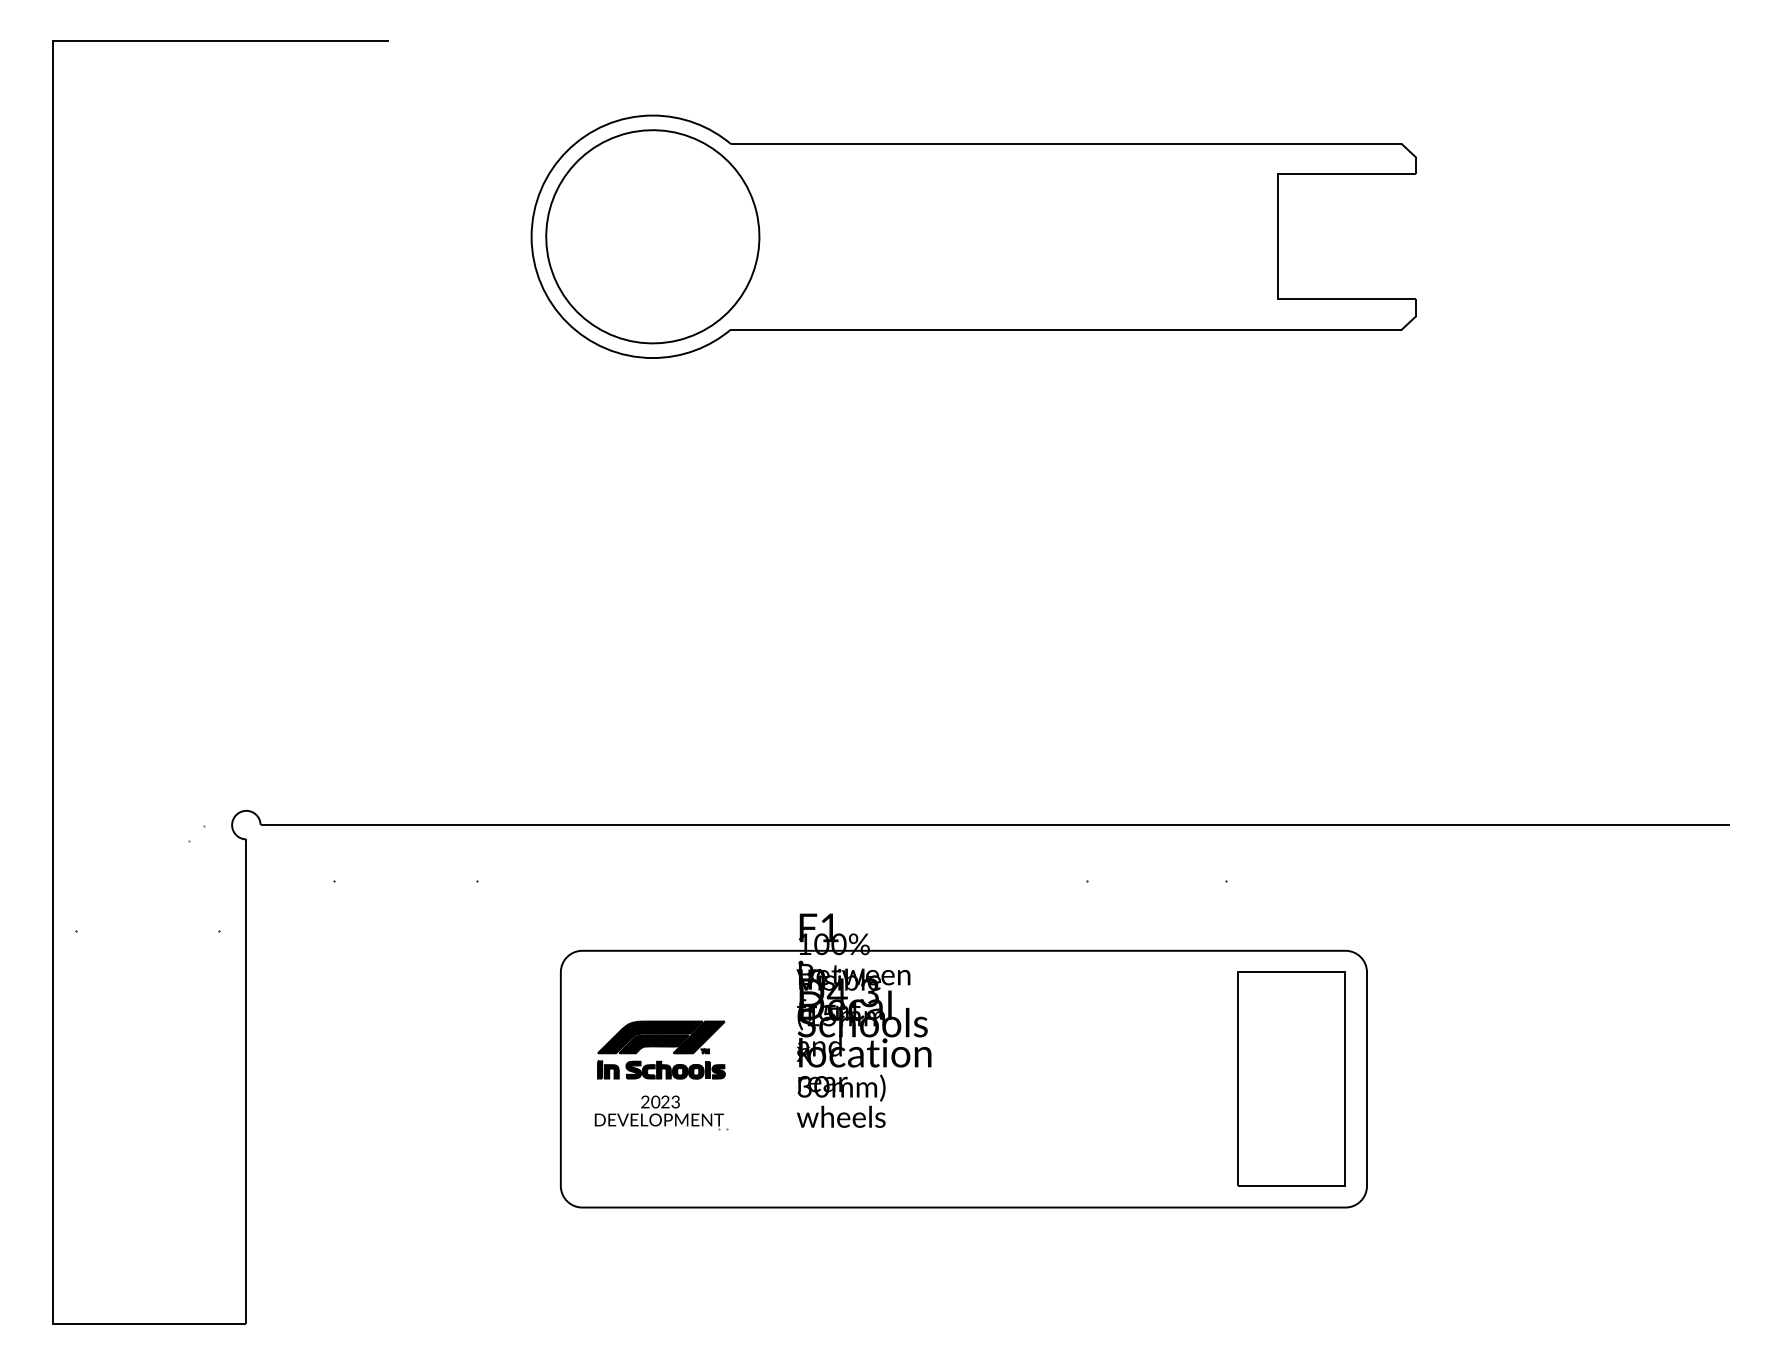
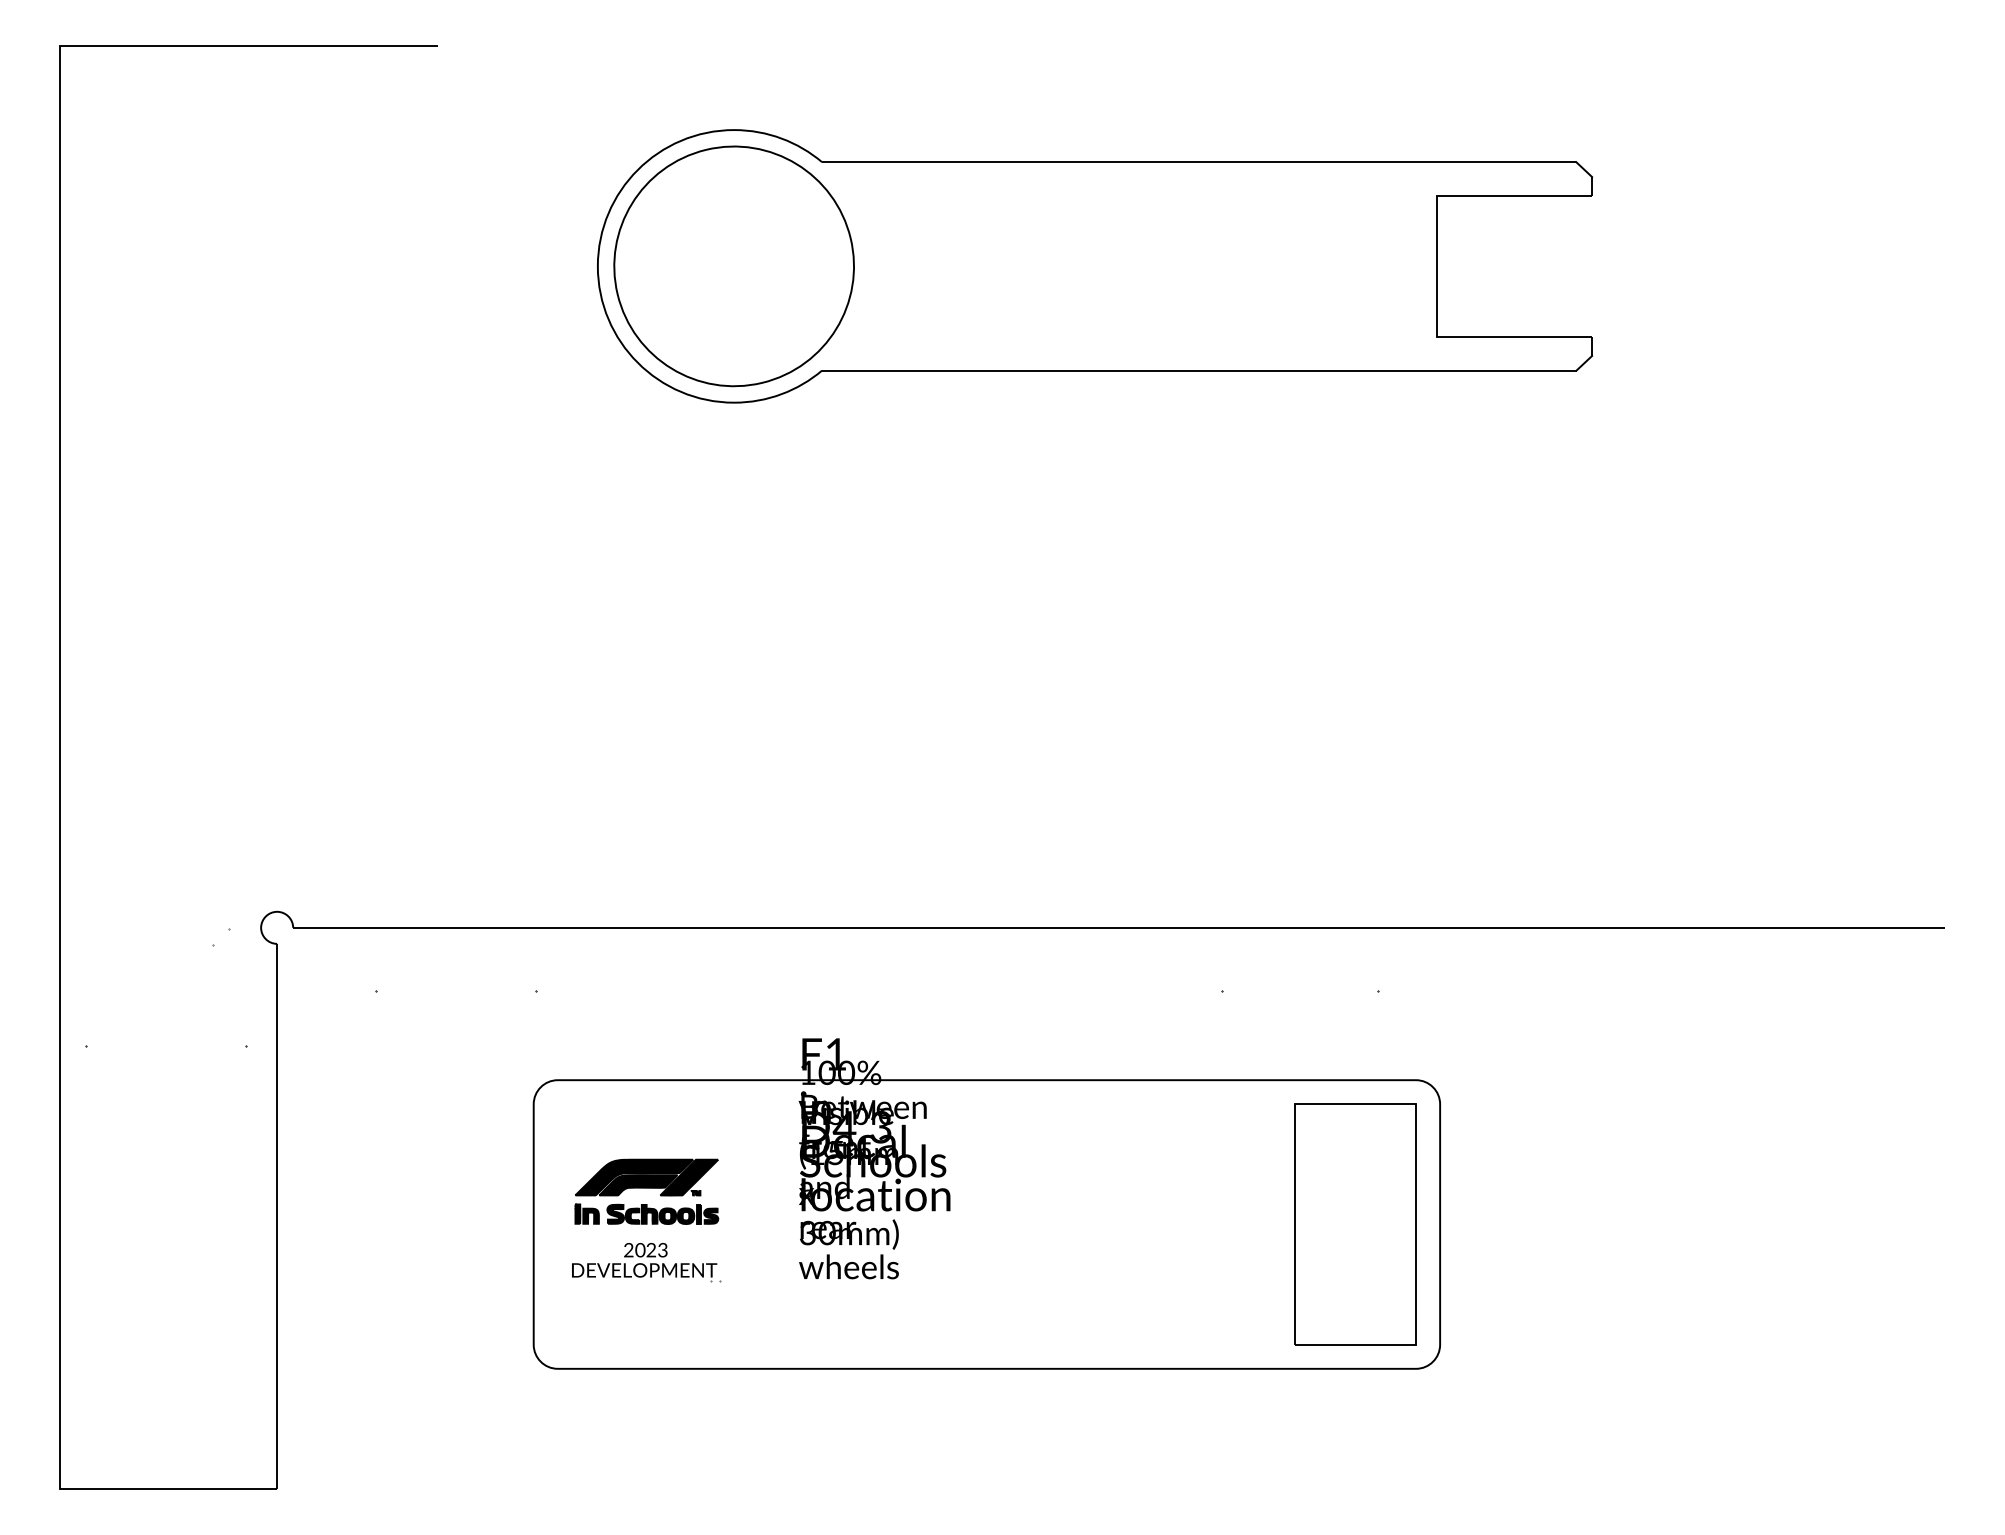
part: (963, 1060) -> (986, 1203), moved

